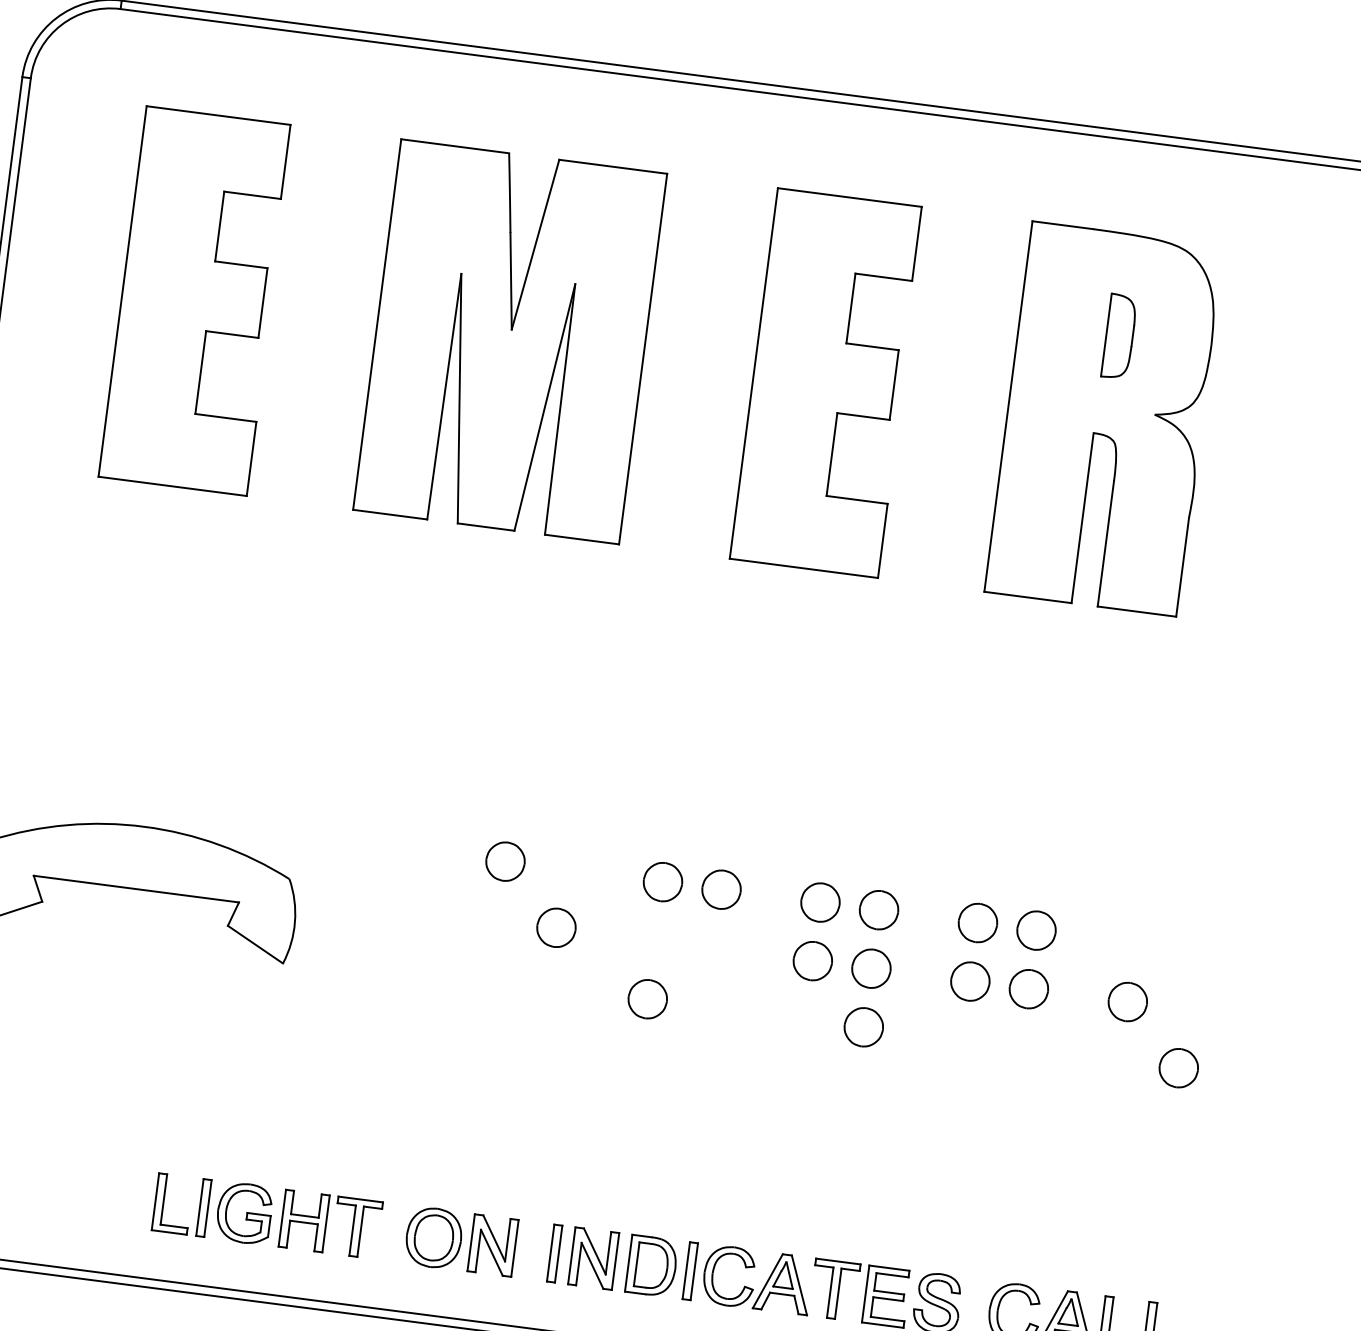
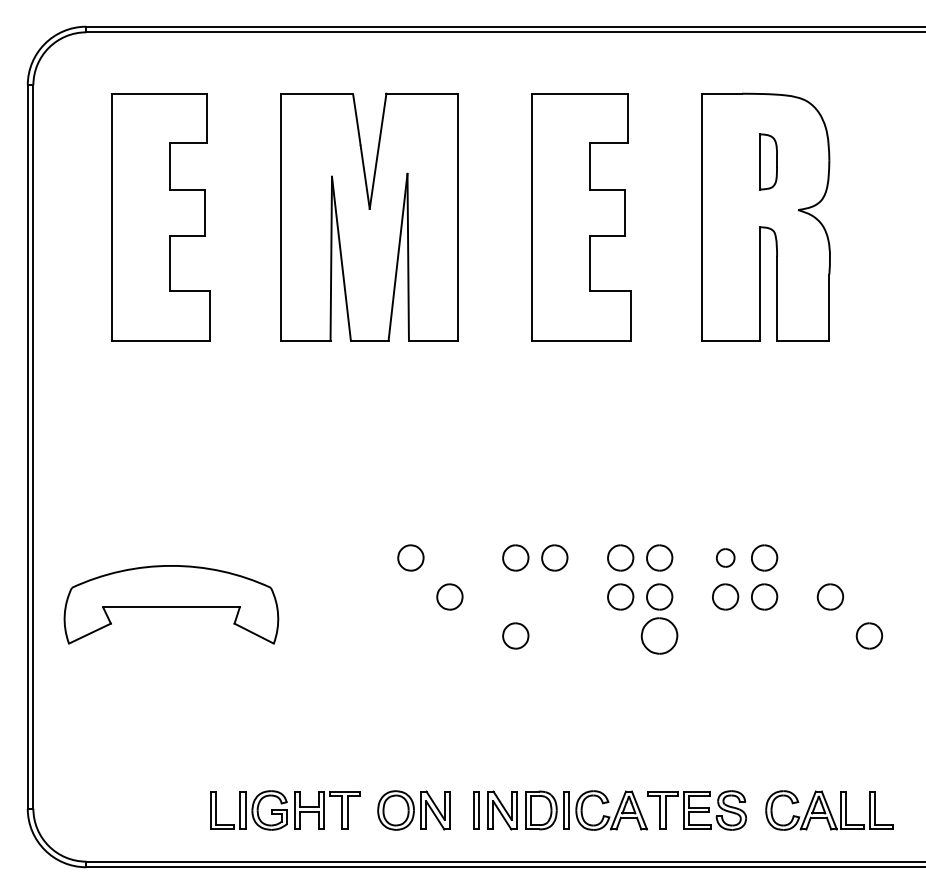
part: (977, 922) -> (725, 557), size x0.7
part: (863, 1026) -> (659, 635), size x1.4

